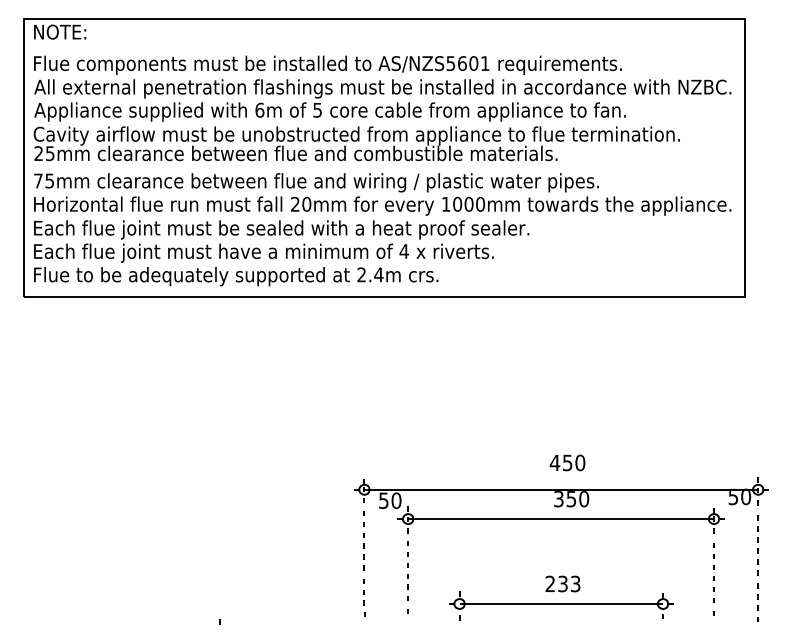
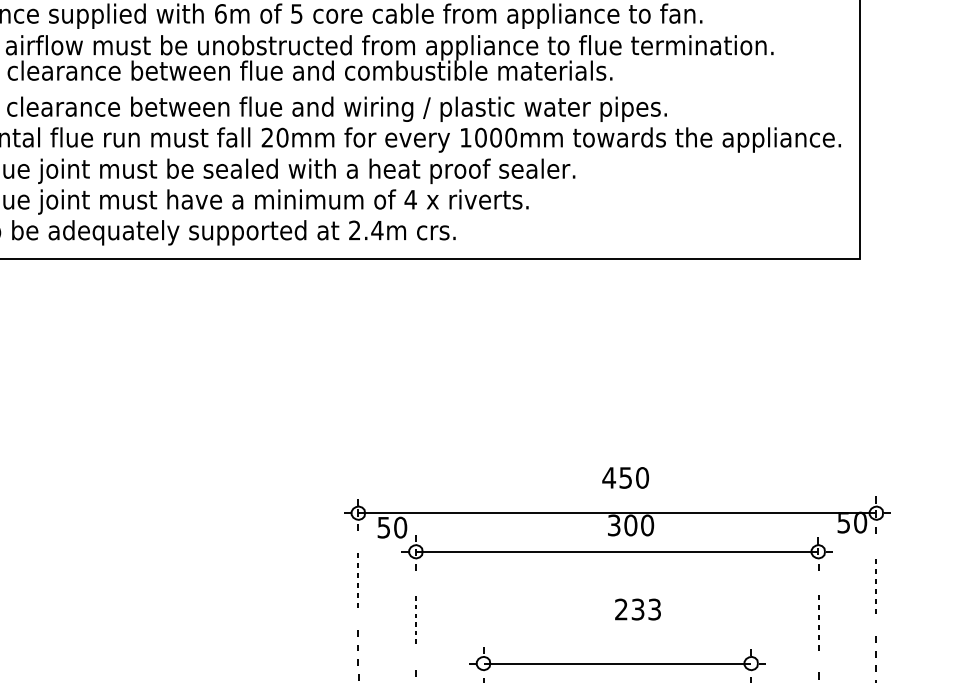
text: (571, 499) -> (630, 526), 350 -> 300
part: (363, 540) -> (357, 579), size x0.7
part: (757, 545) -> (875, 586), size x0.7
part: (407, 570) -> (415, 619), size x0.6
part: (713, 572) -> (817, 622), size x0.7
text: (562, 583) -> (637, 608), moved

